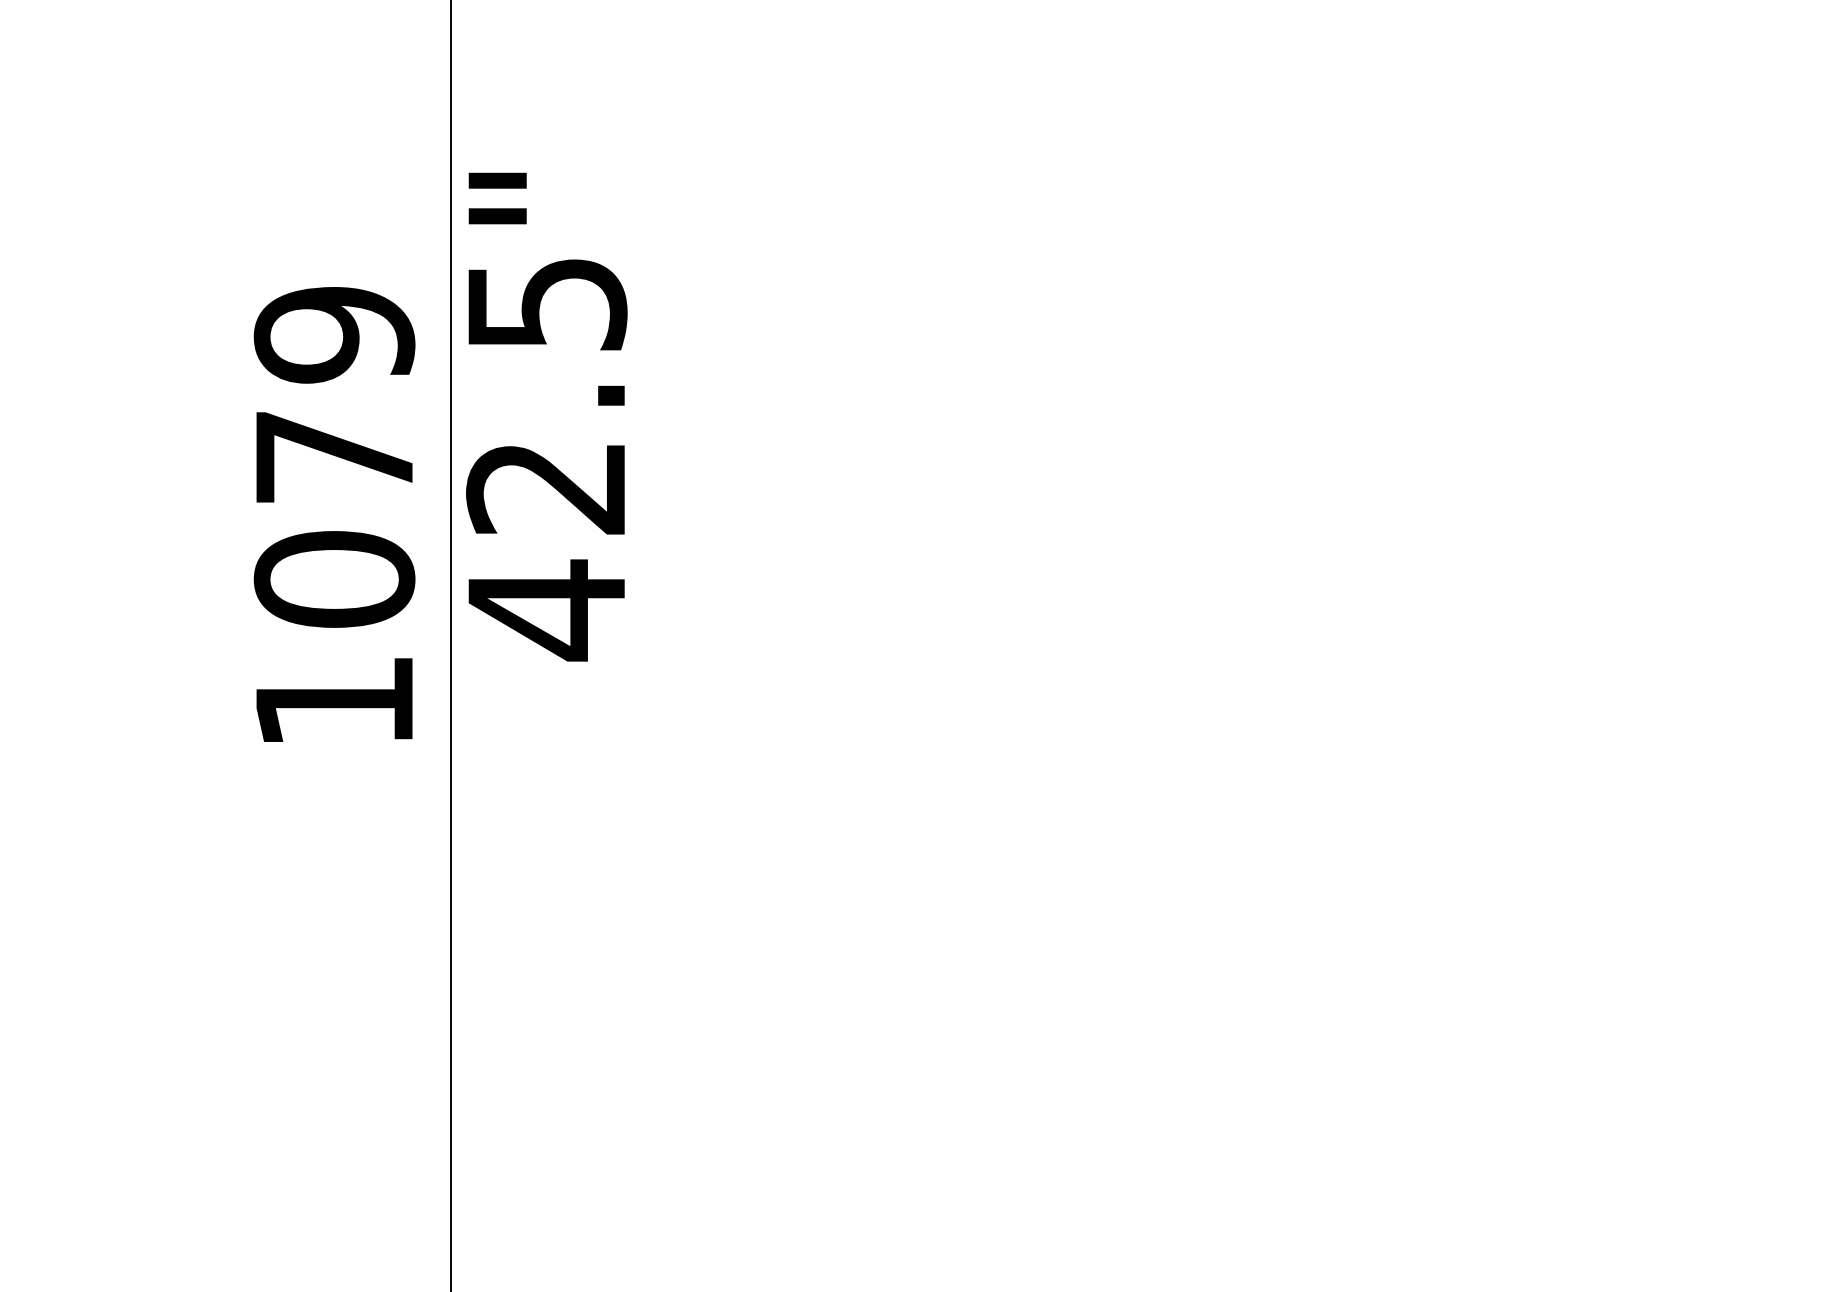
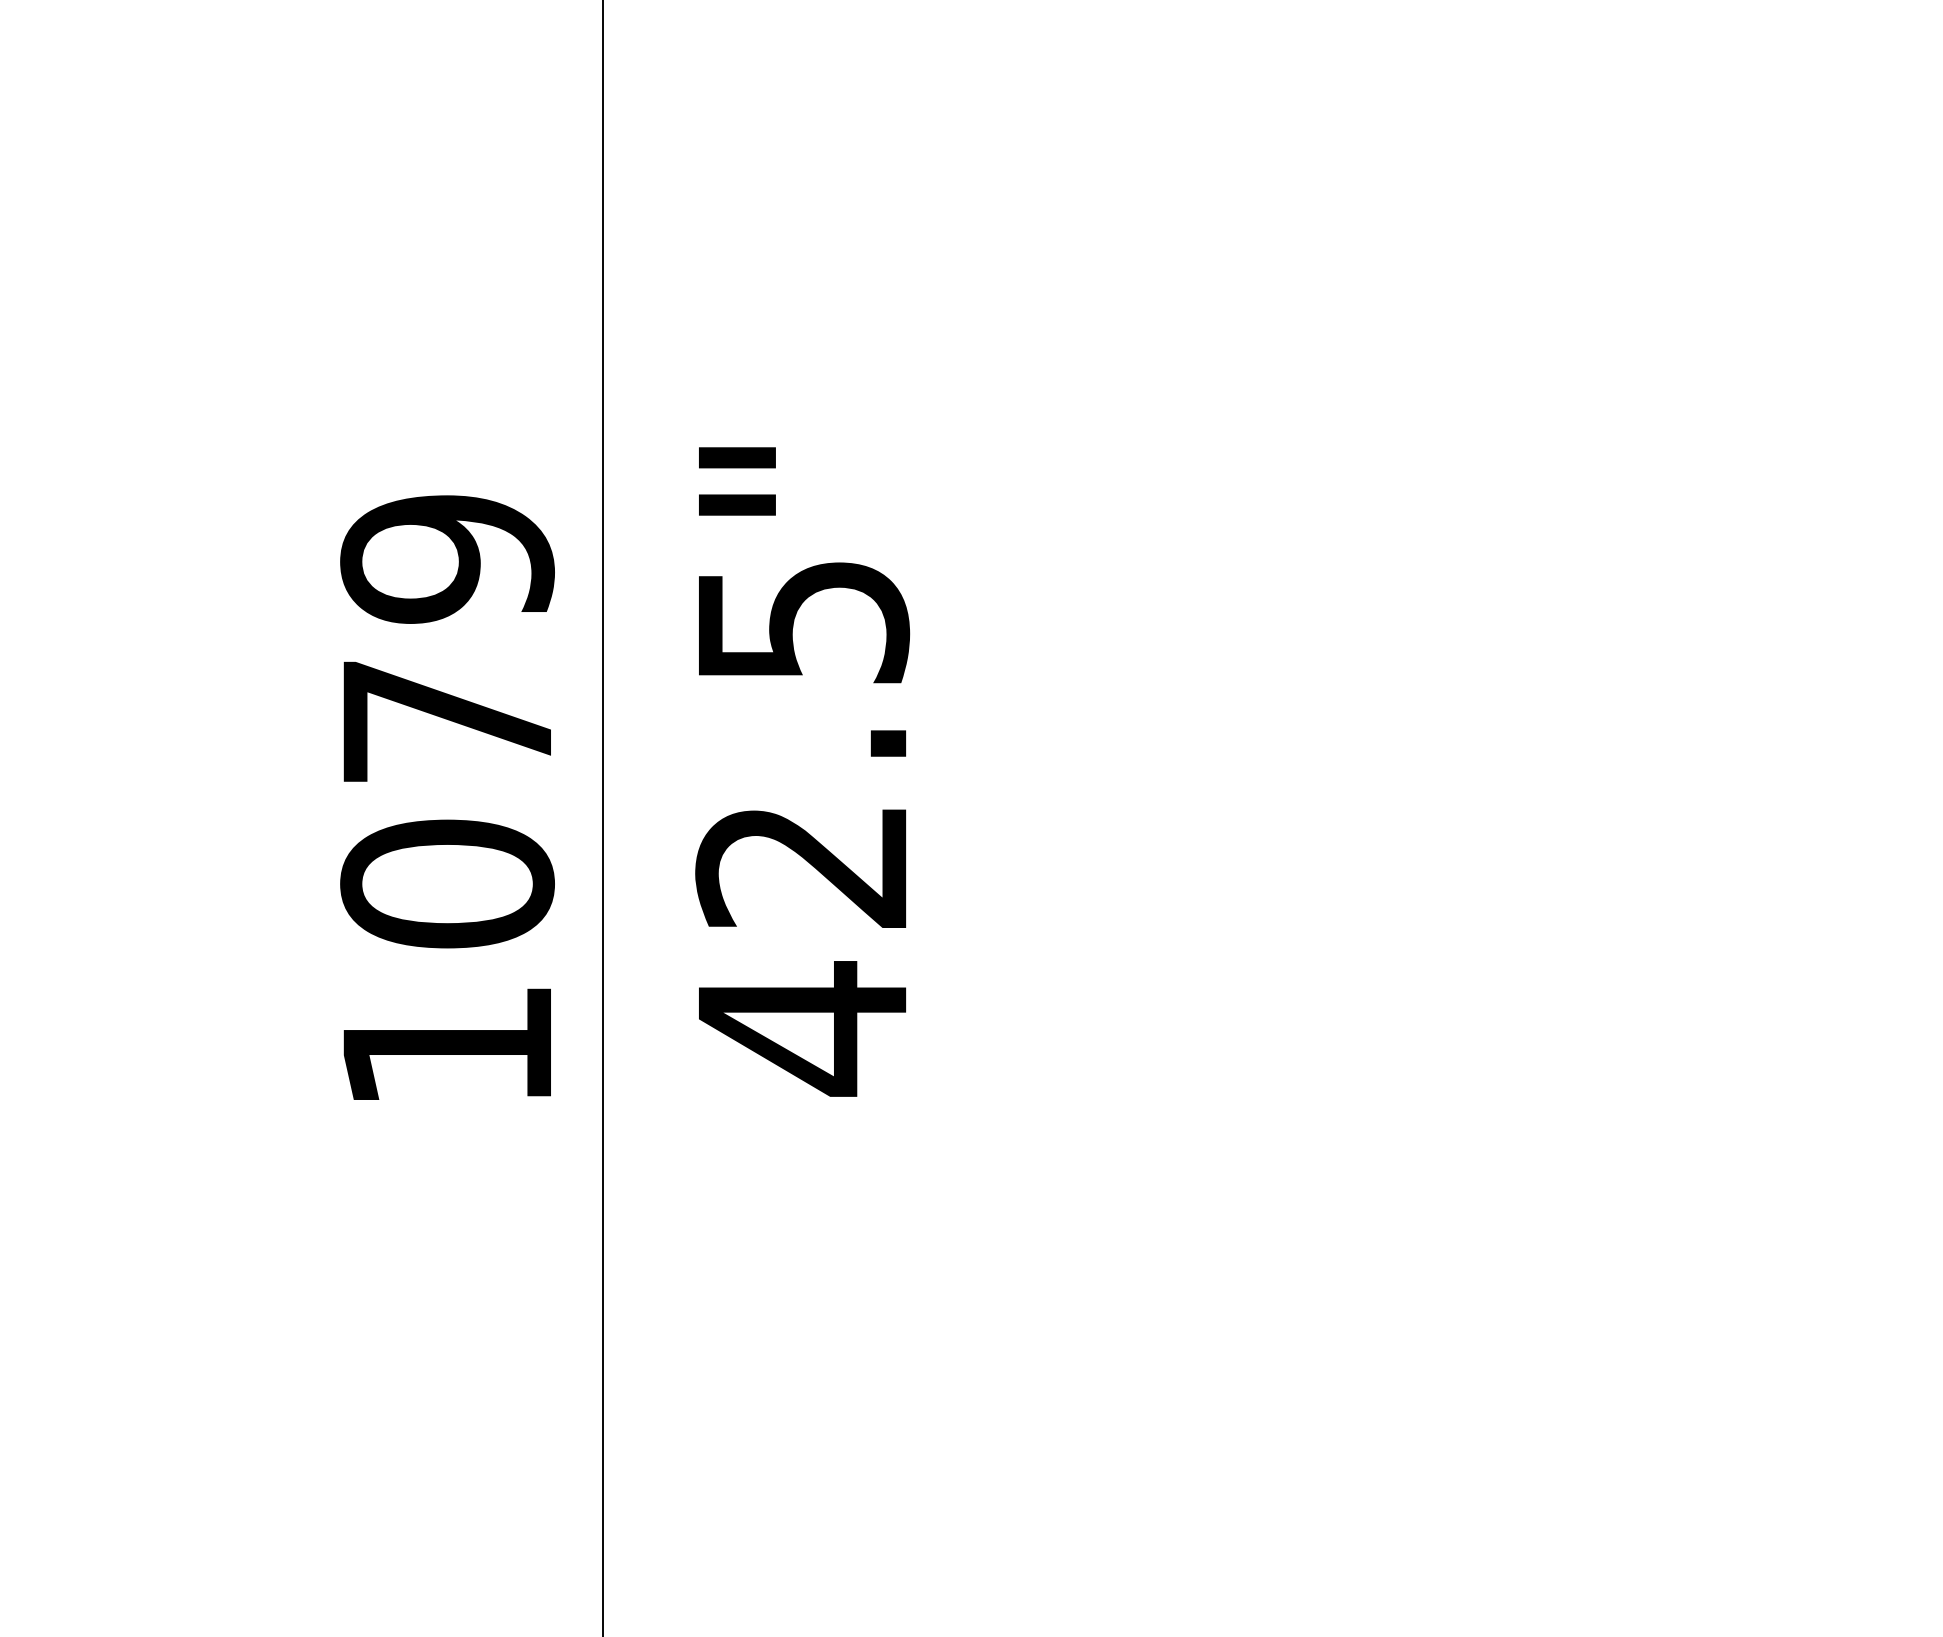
text: (546, 416) -> (802, 771), moved

